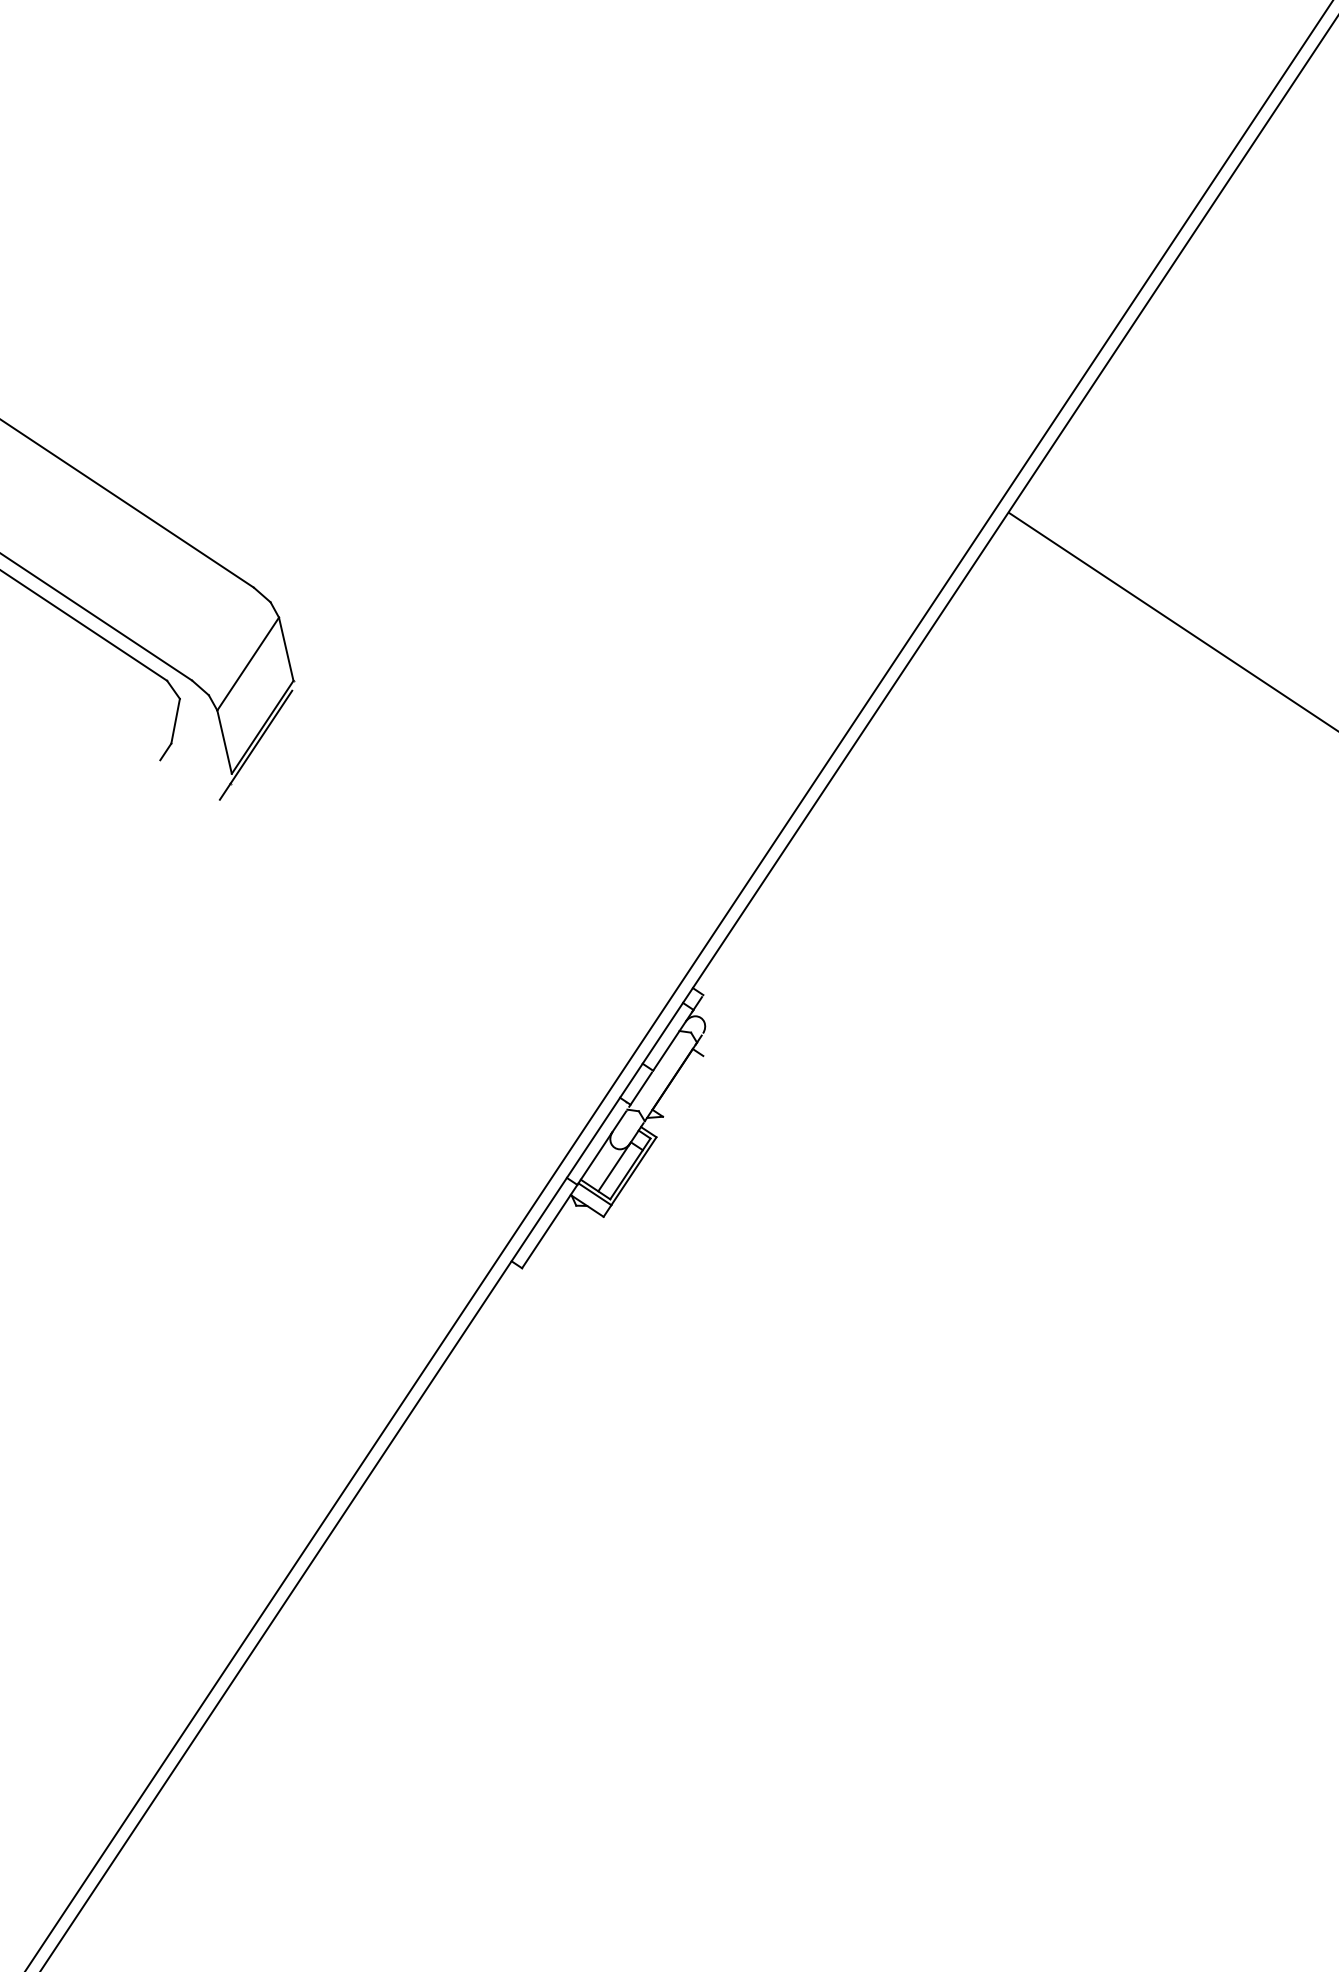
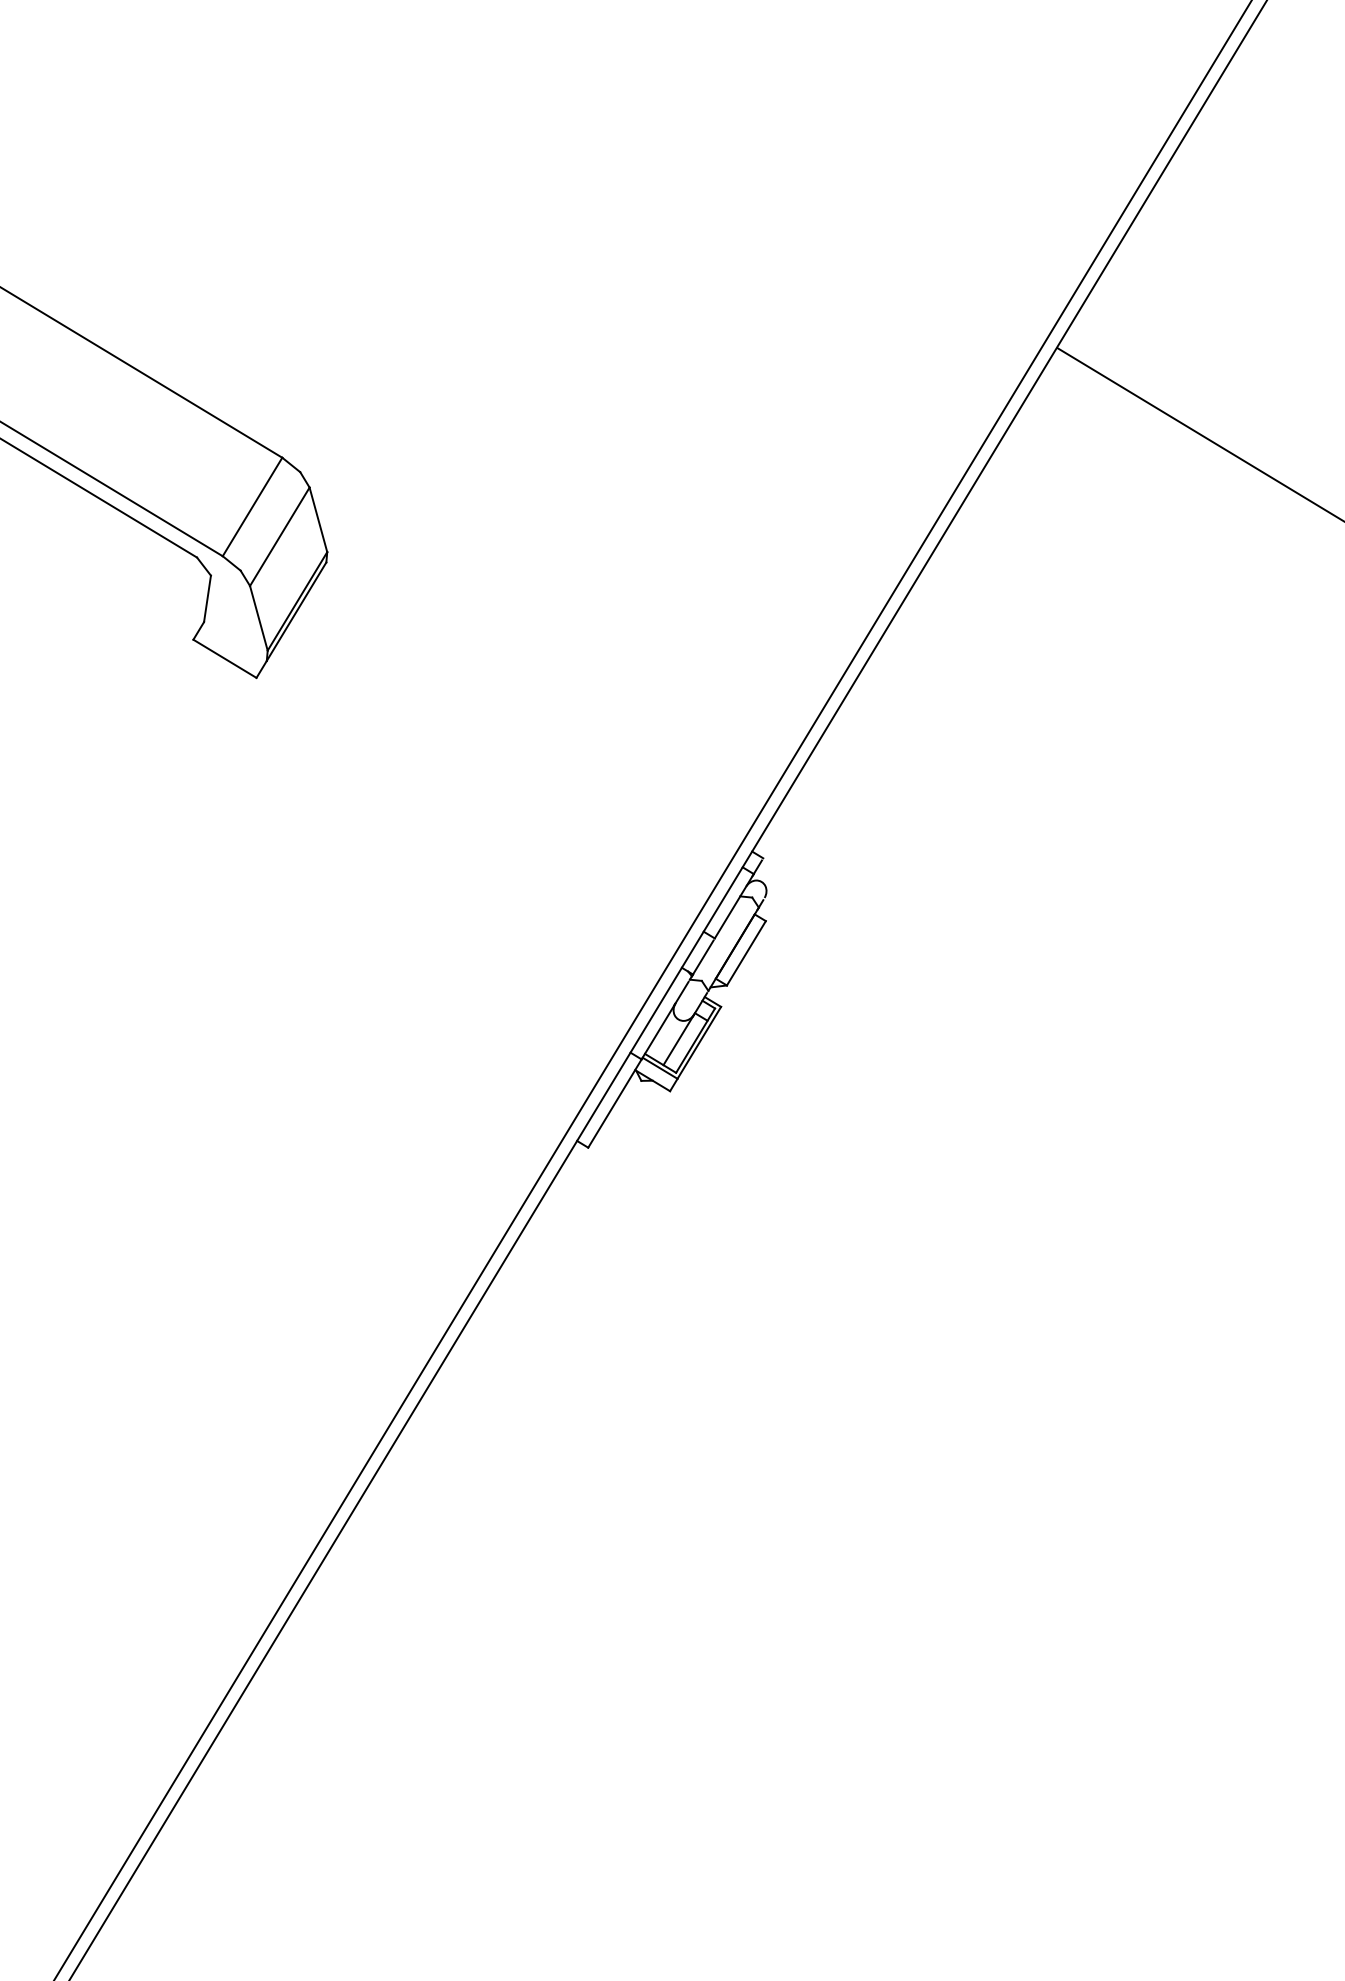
line: (222, 633) -> (252, 506), added
line: (189, 779) -> (224, 658), added
line: (683, 1086) -> (746, 953), added

